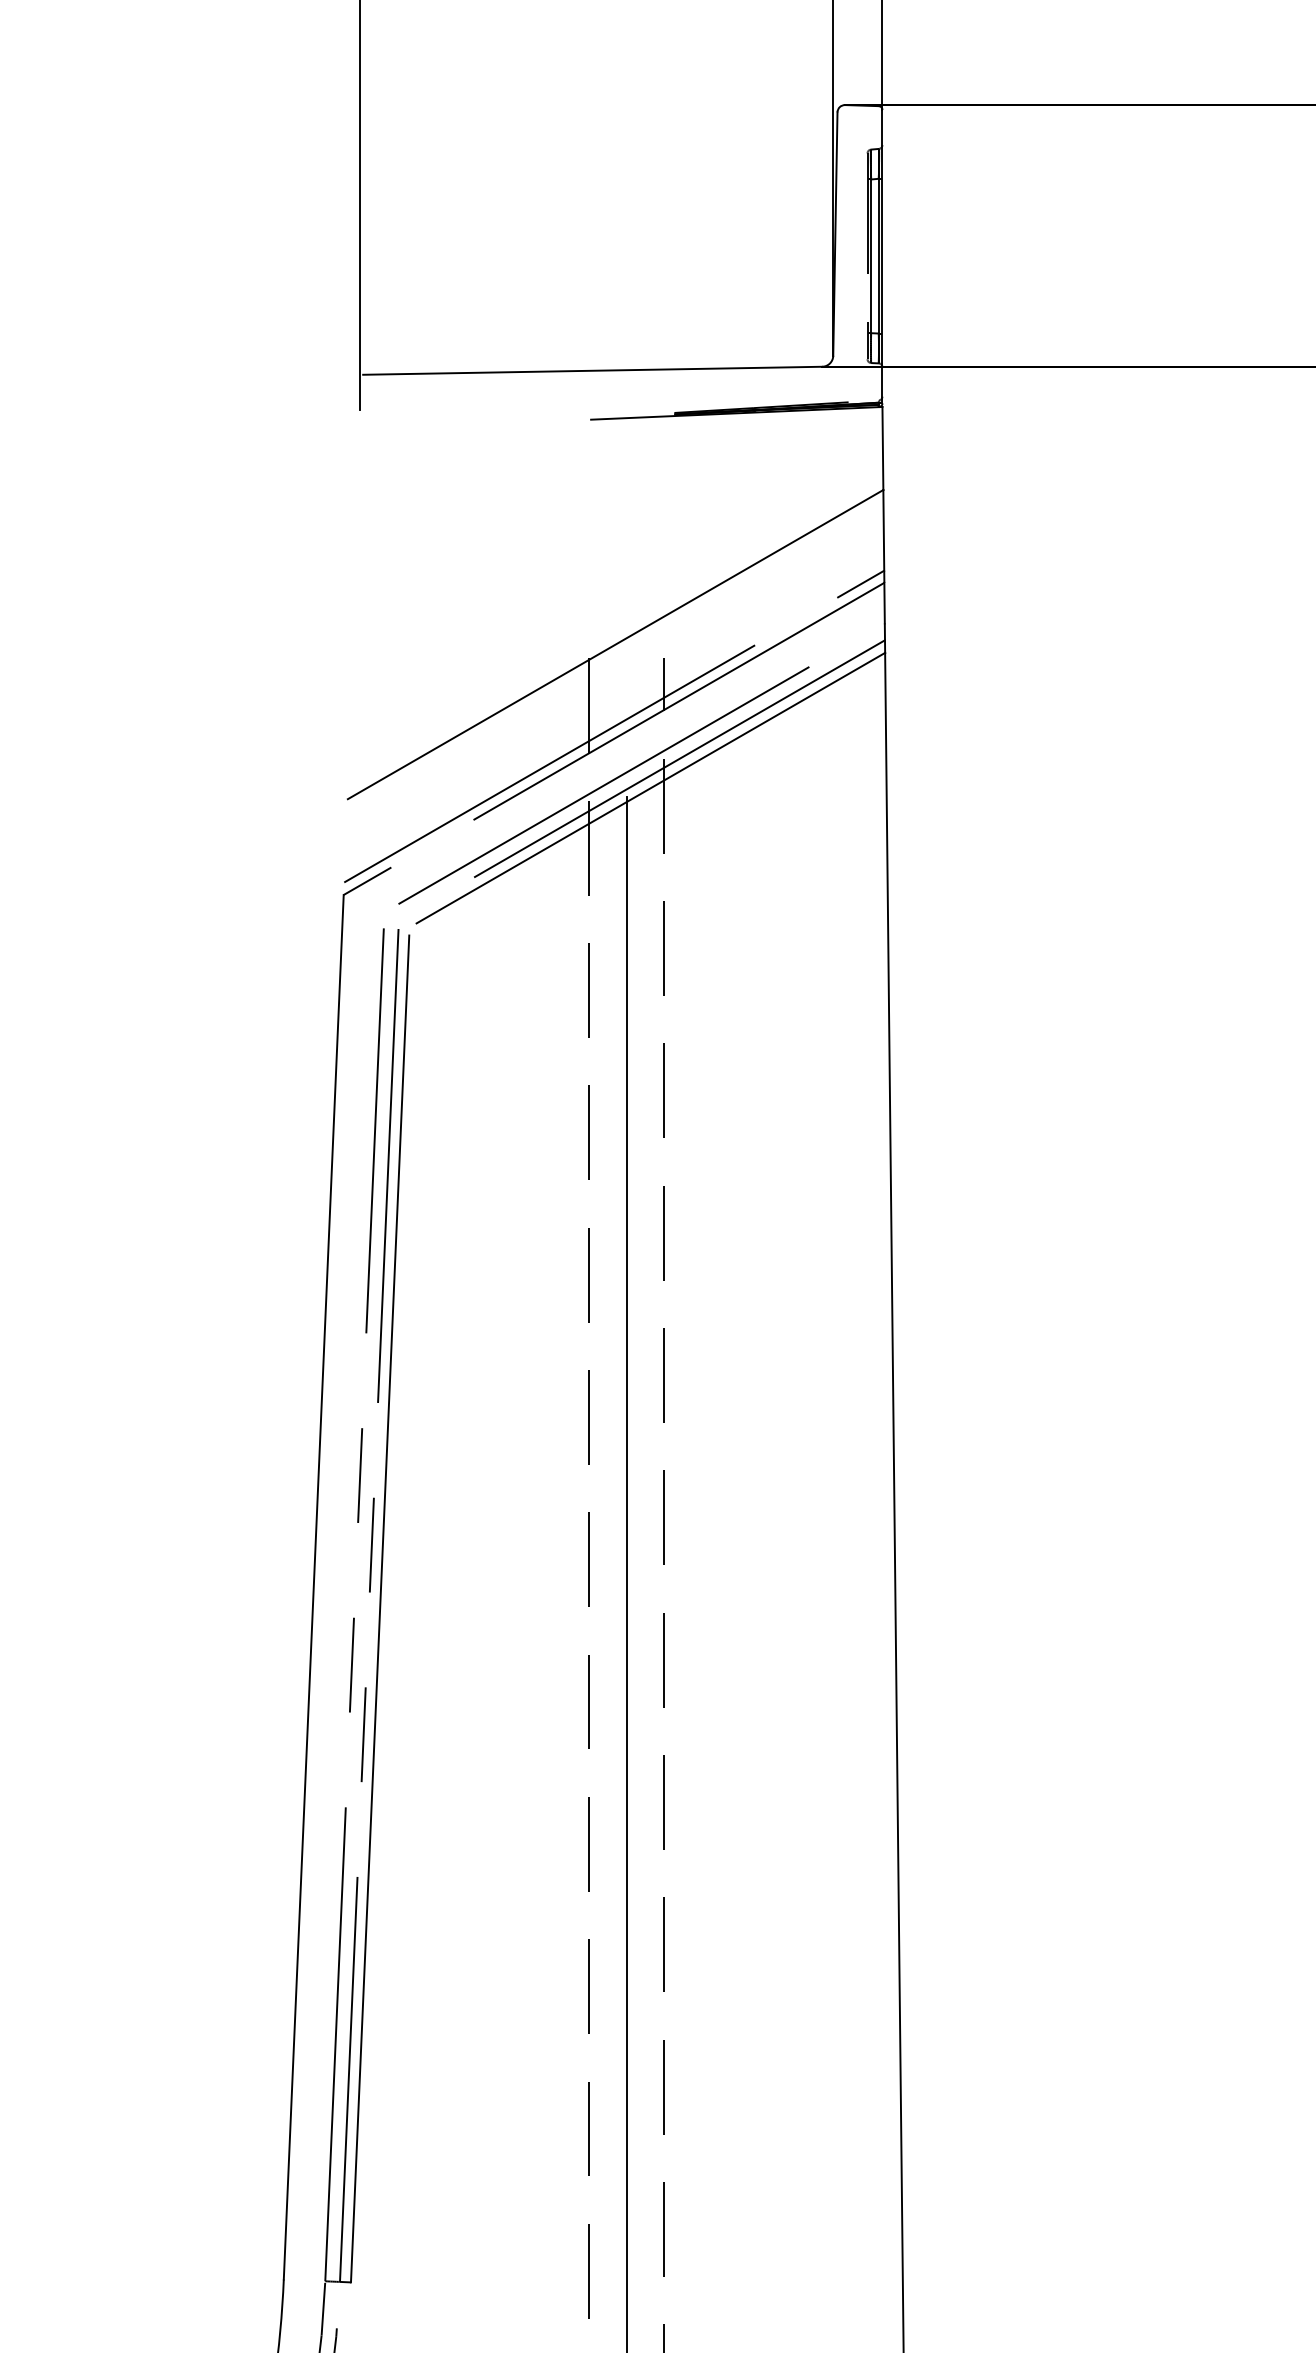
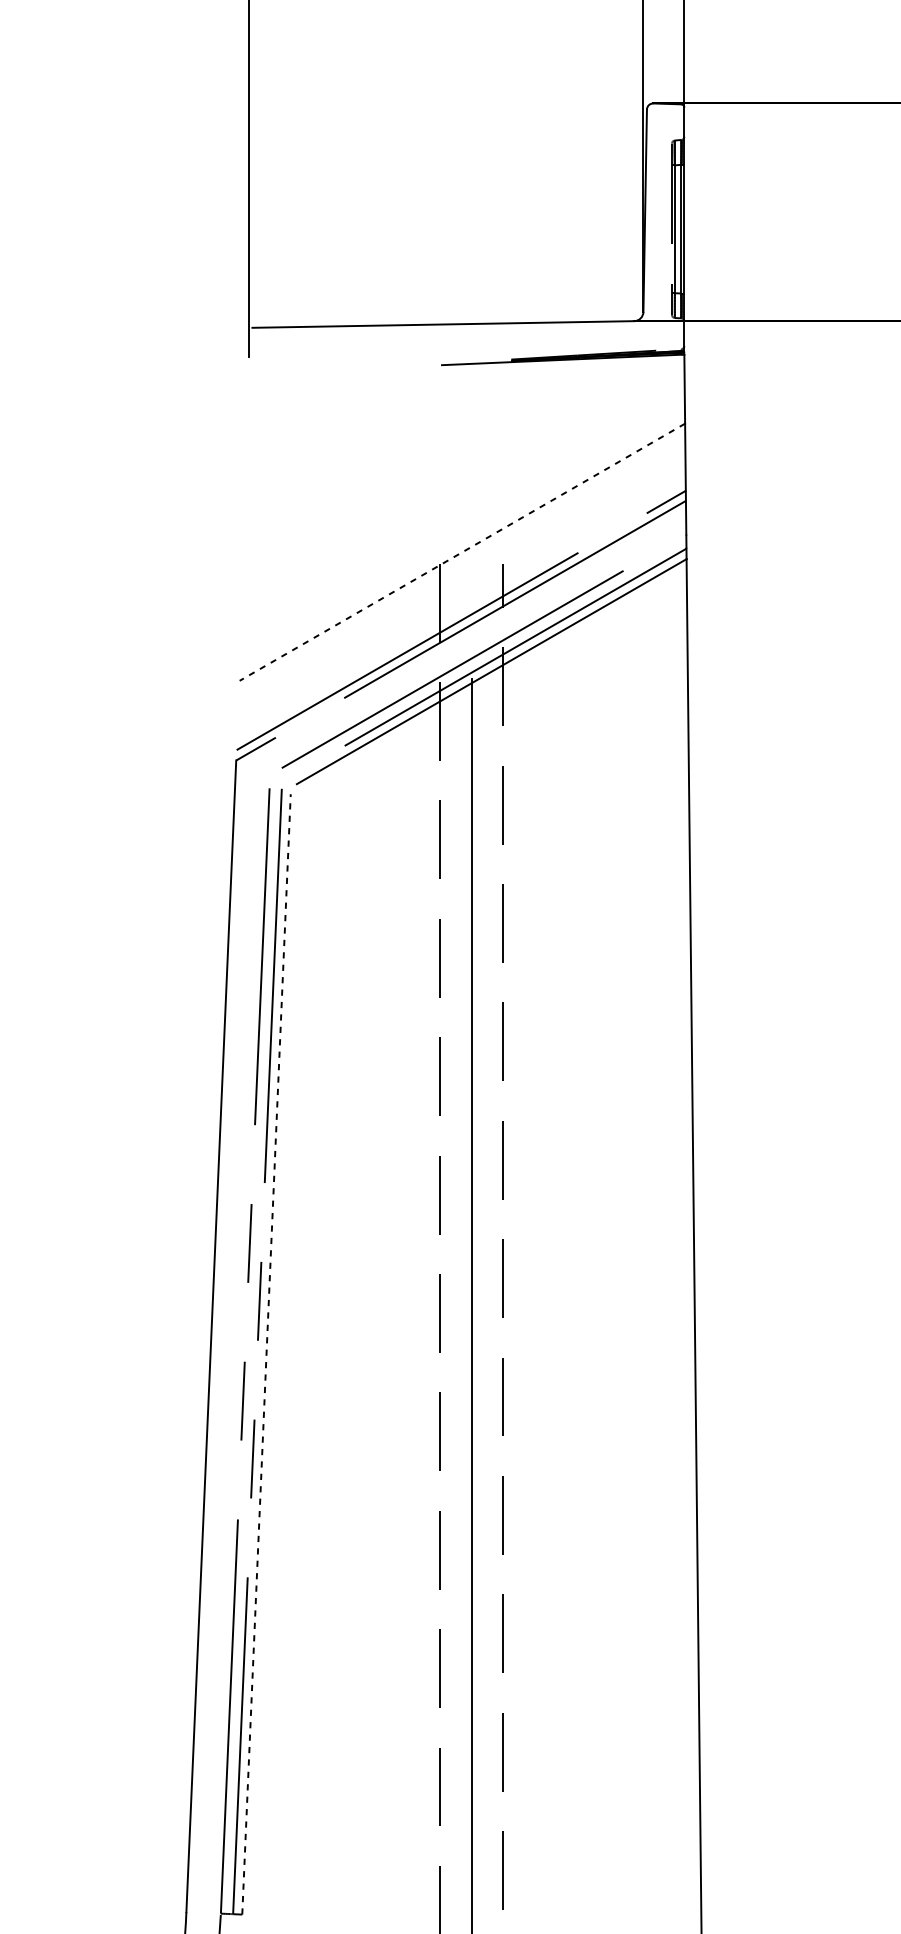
line: (615, 644) -> (462, 552), solid -> dashed
line: (380, 1608) -> (266, 1354), solid -> dashed

